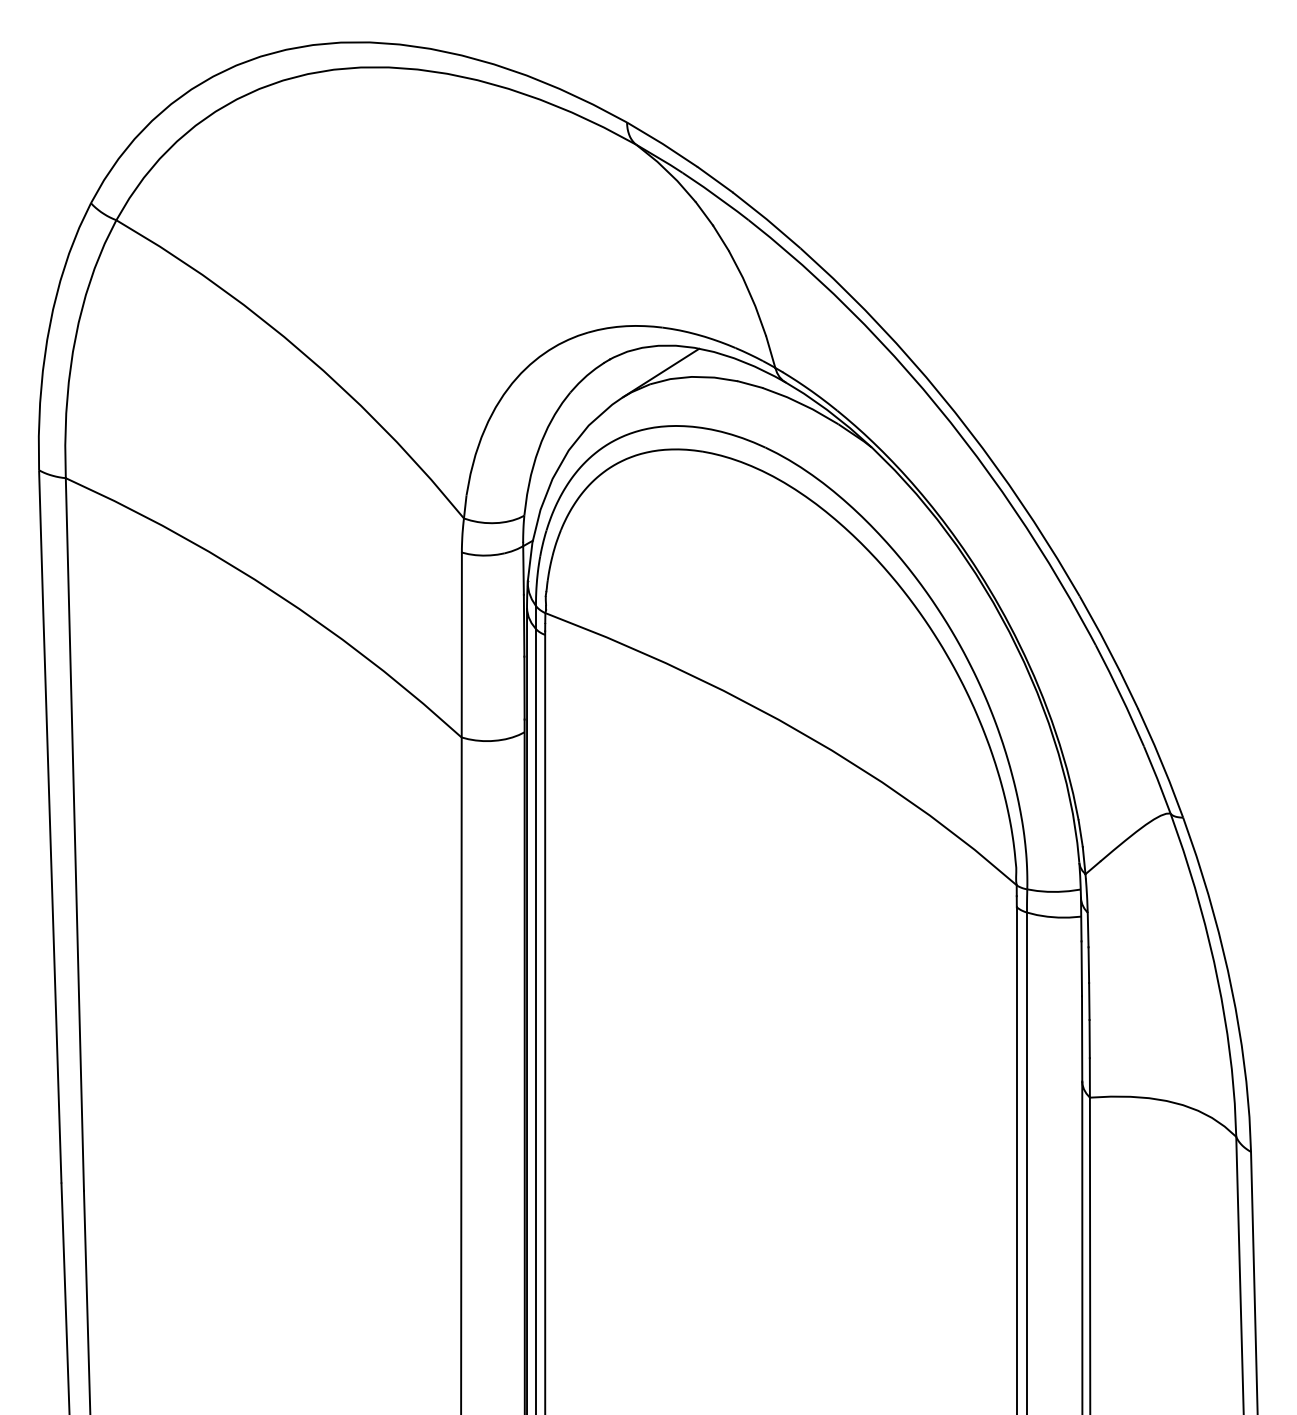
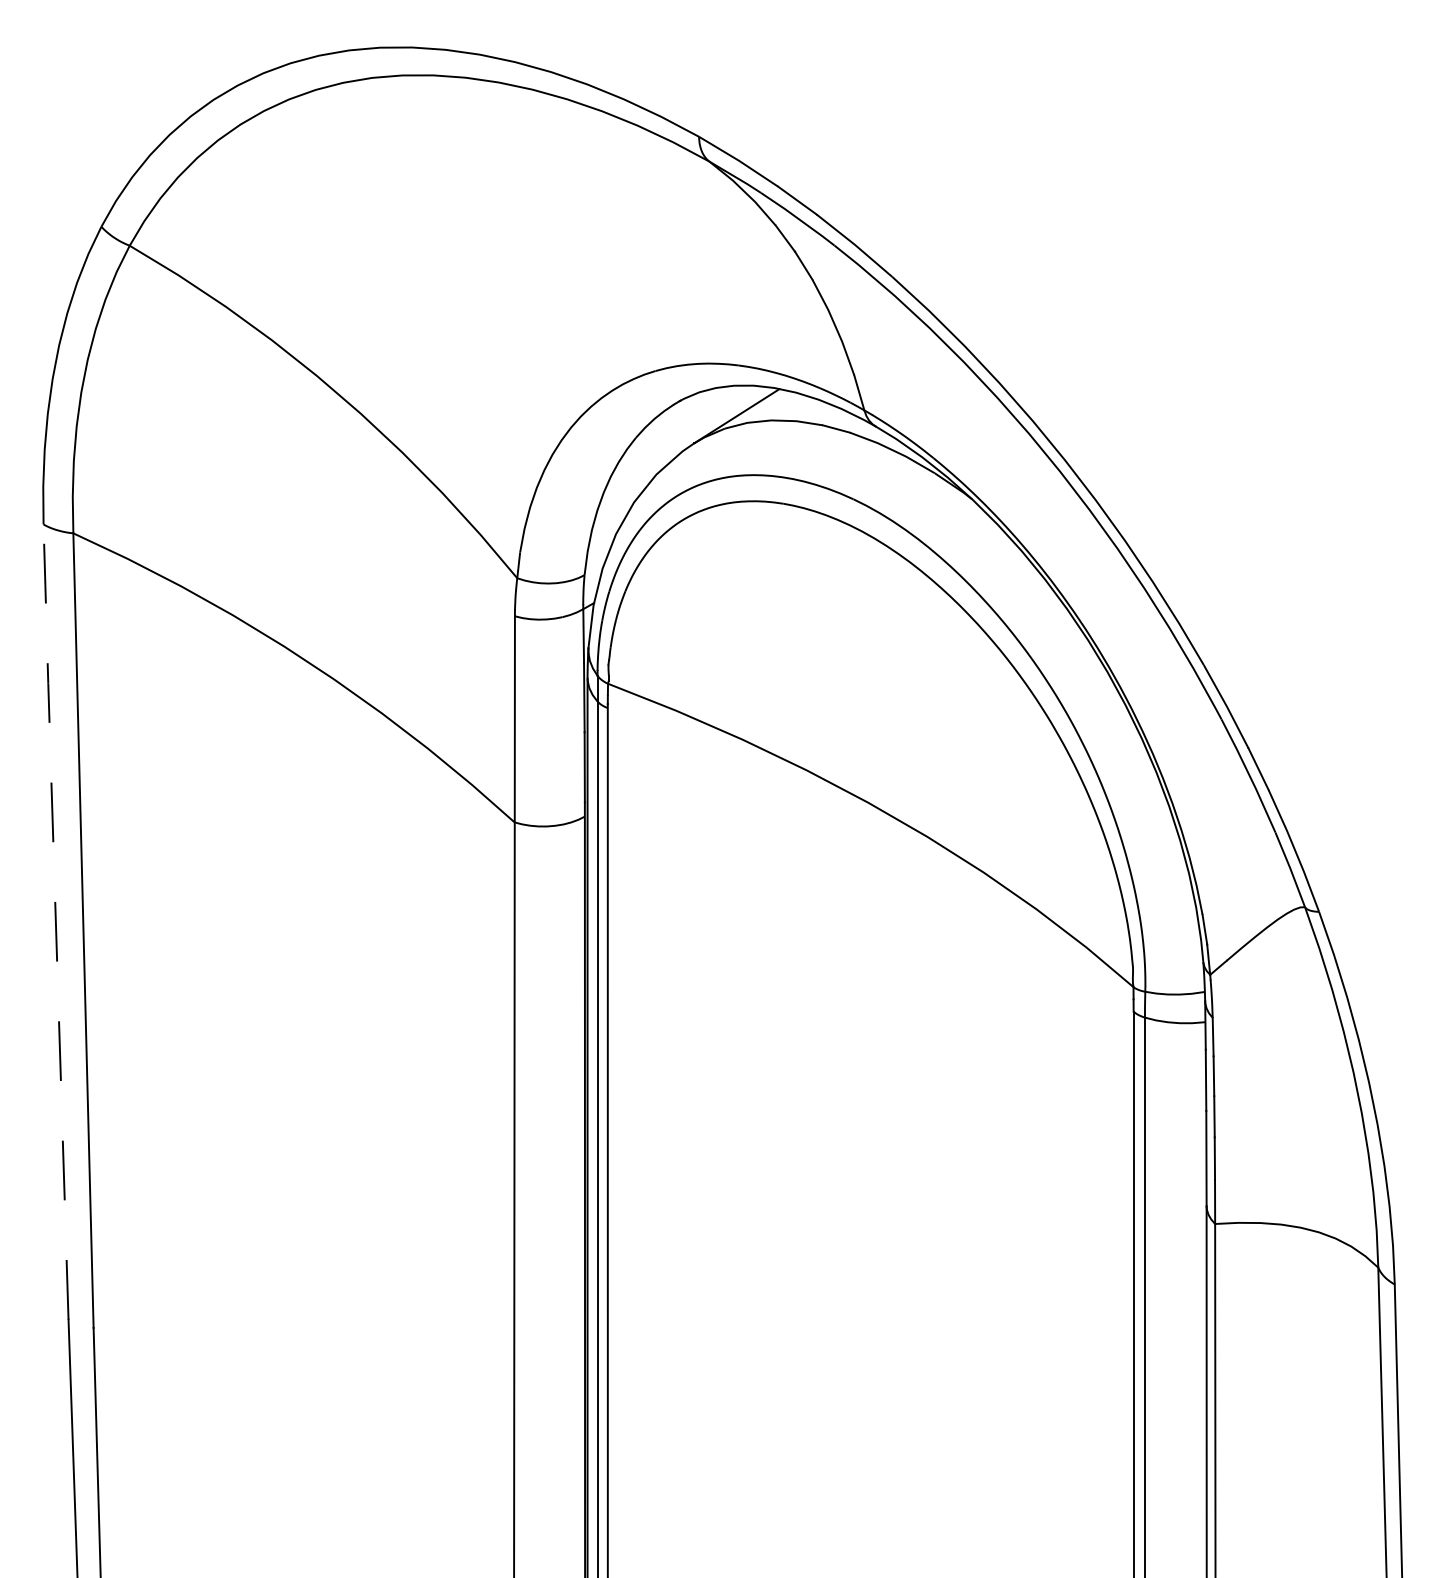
line: (50, 825) -> (56, 920), solid -> dashed

